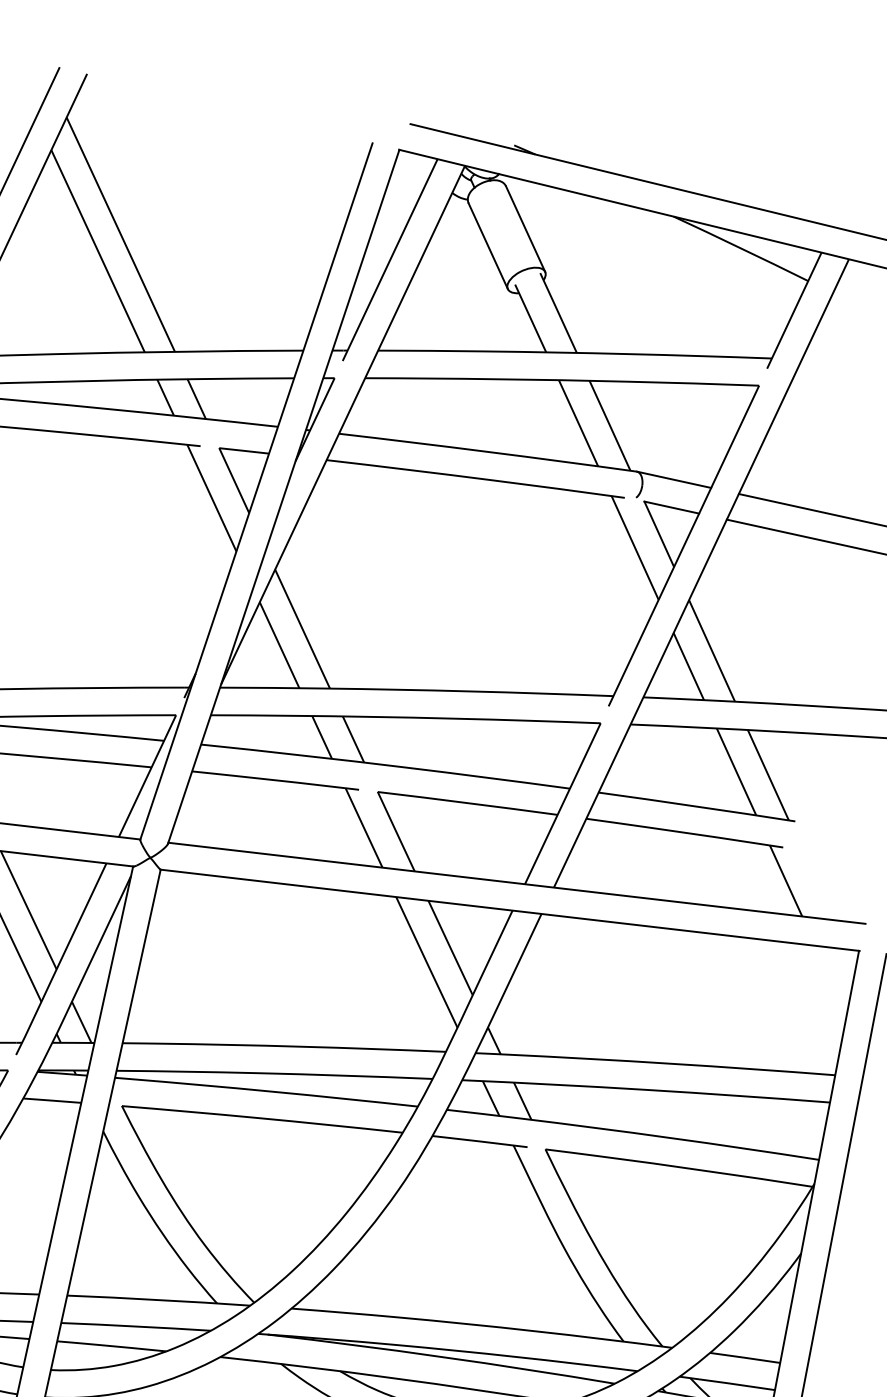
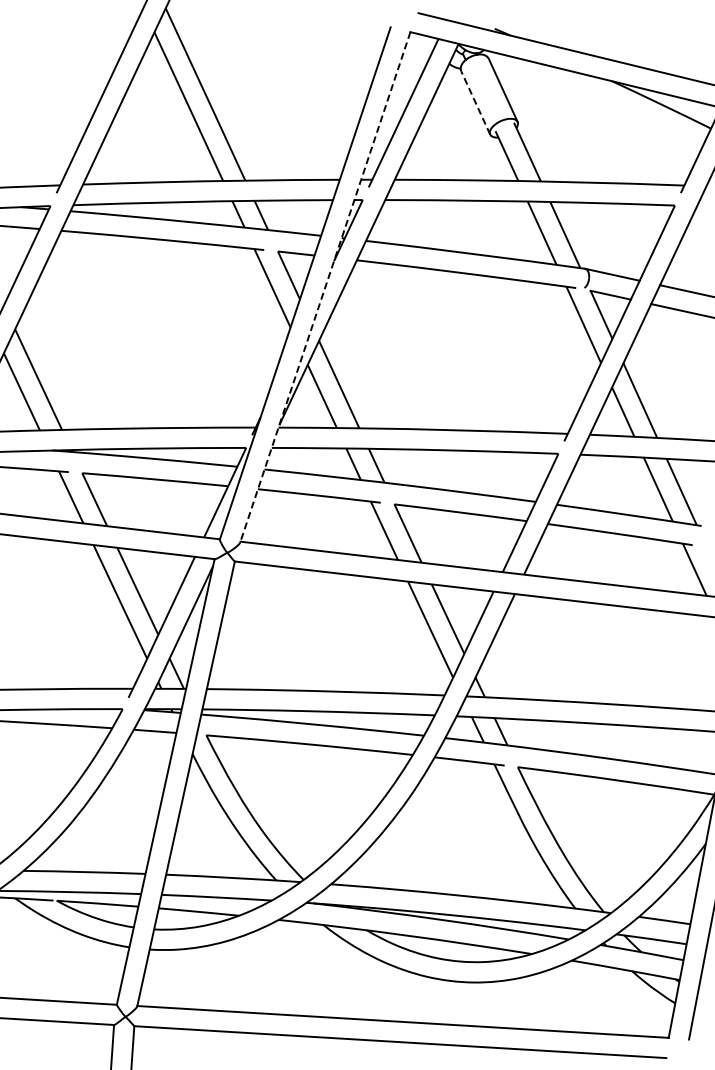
line: (487, 246) -> (475, 103), solid -> dashed
line: (283, 497) -> (325, 287), solid -> dashed

